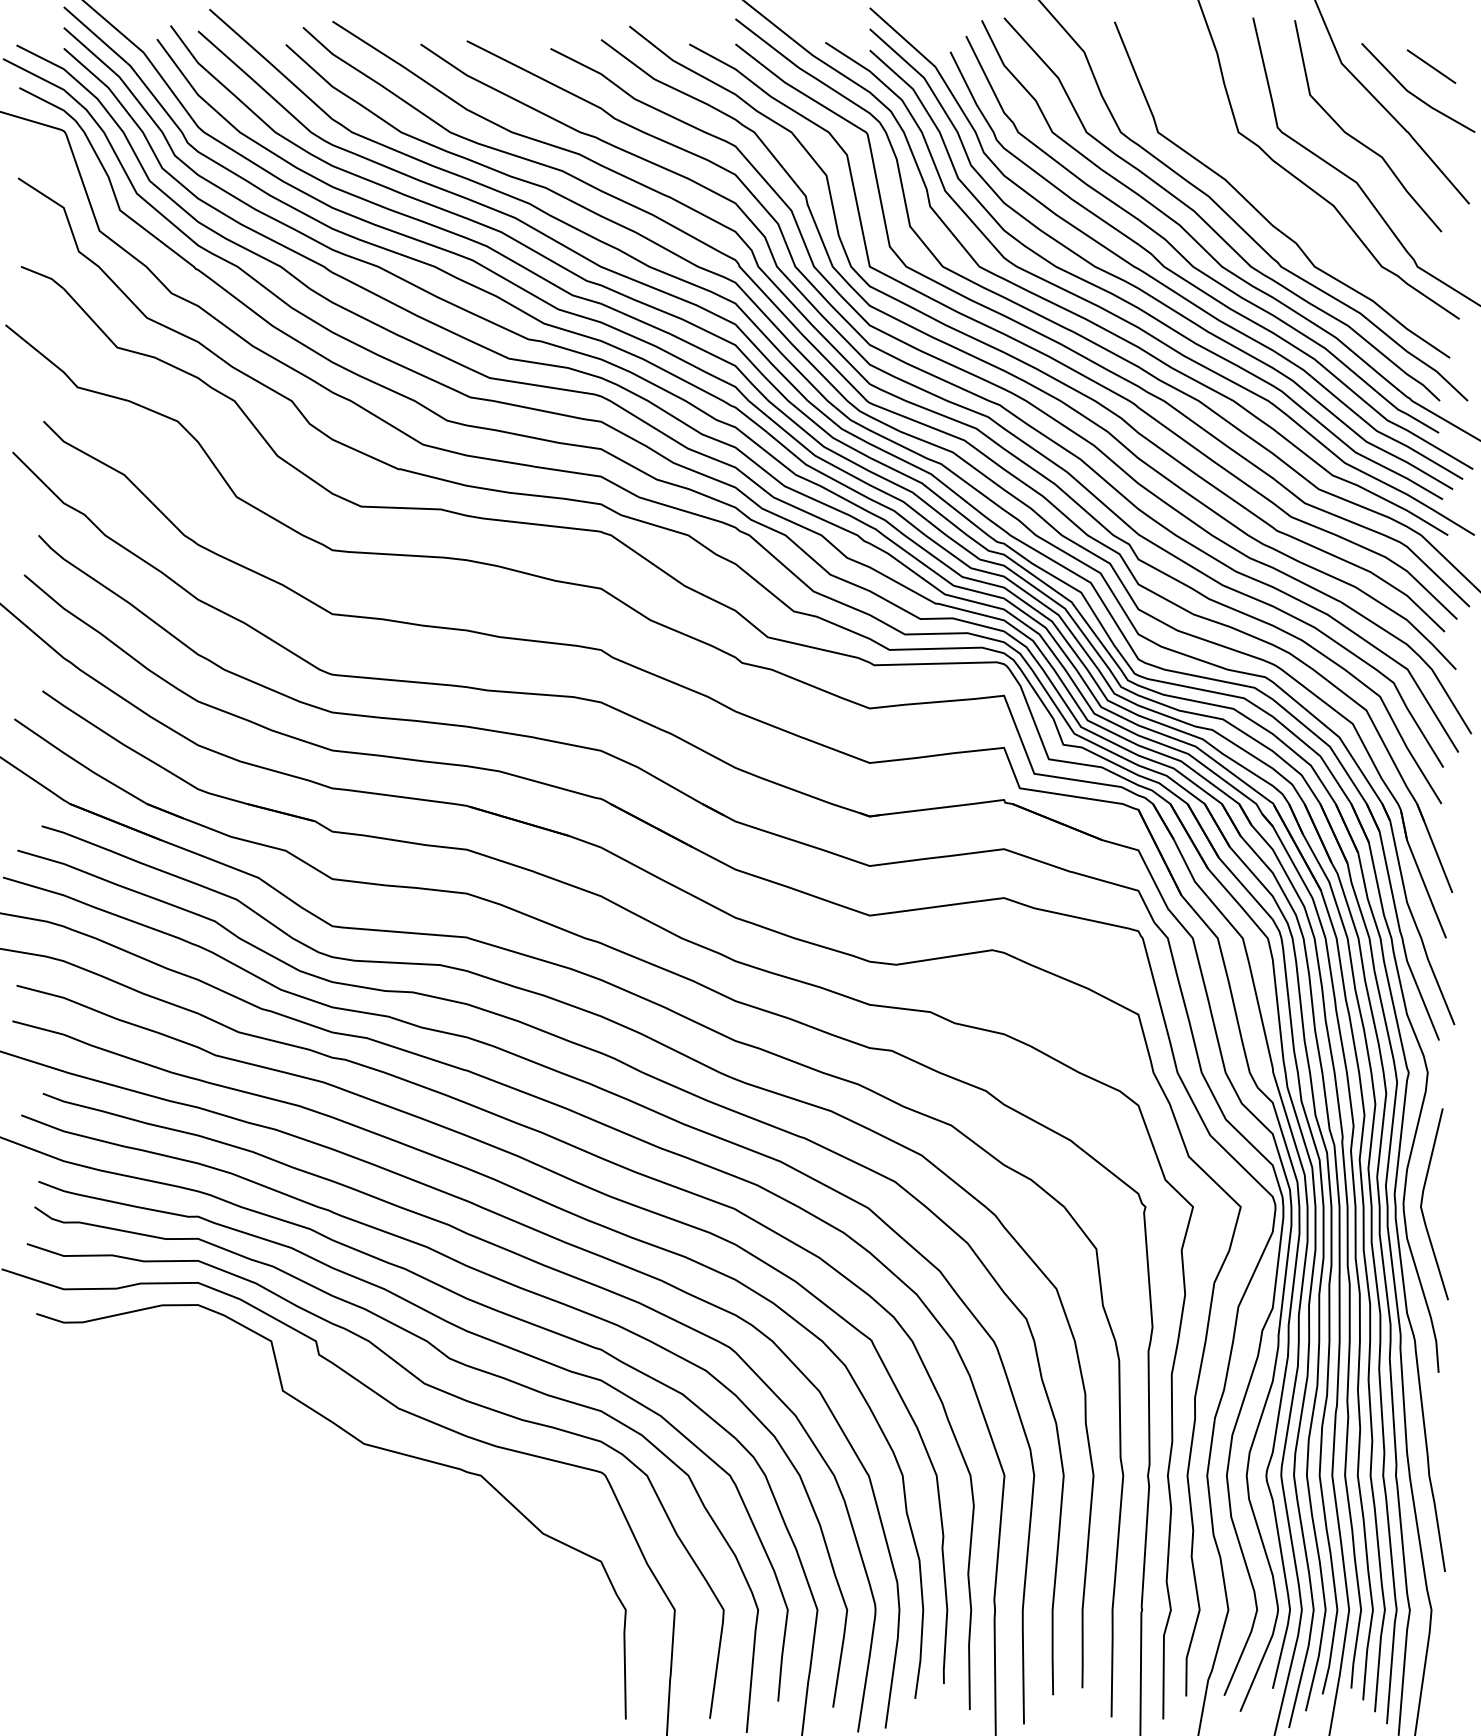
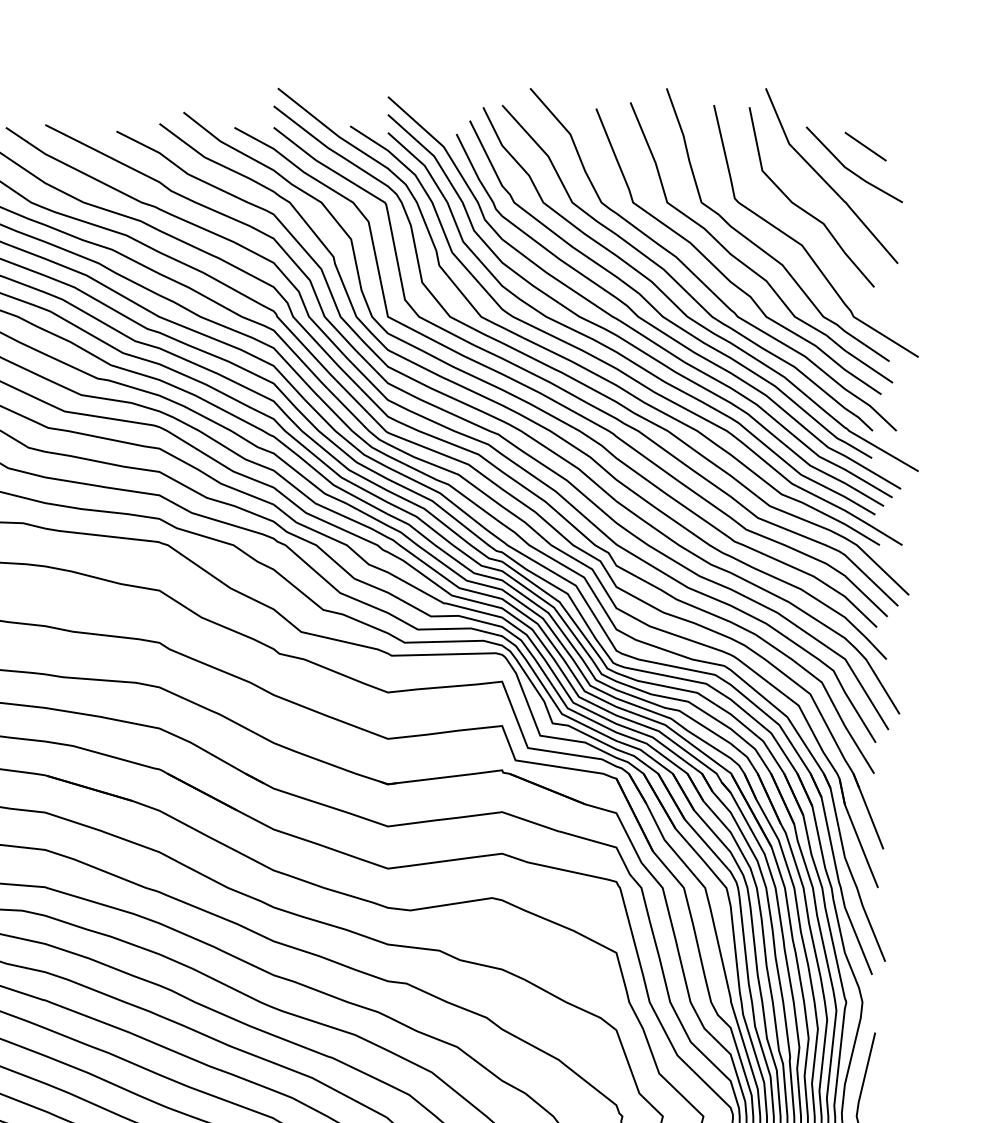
curve: (1291, 205) -> (746, 264), added

